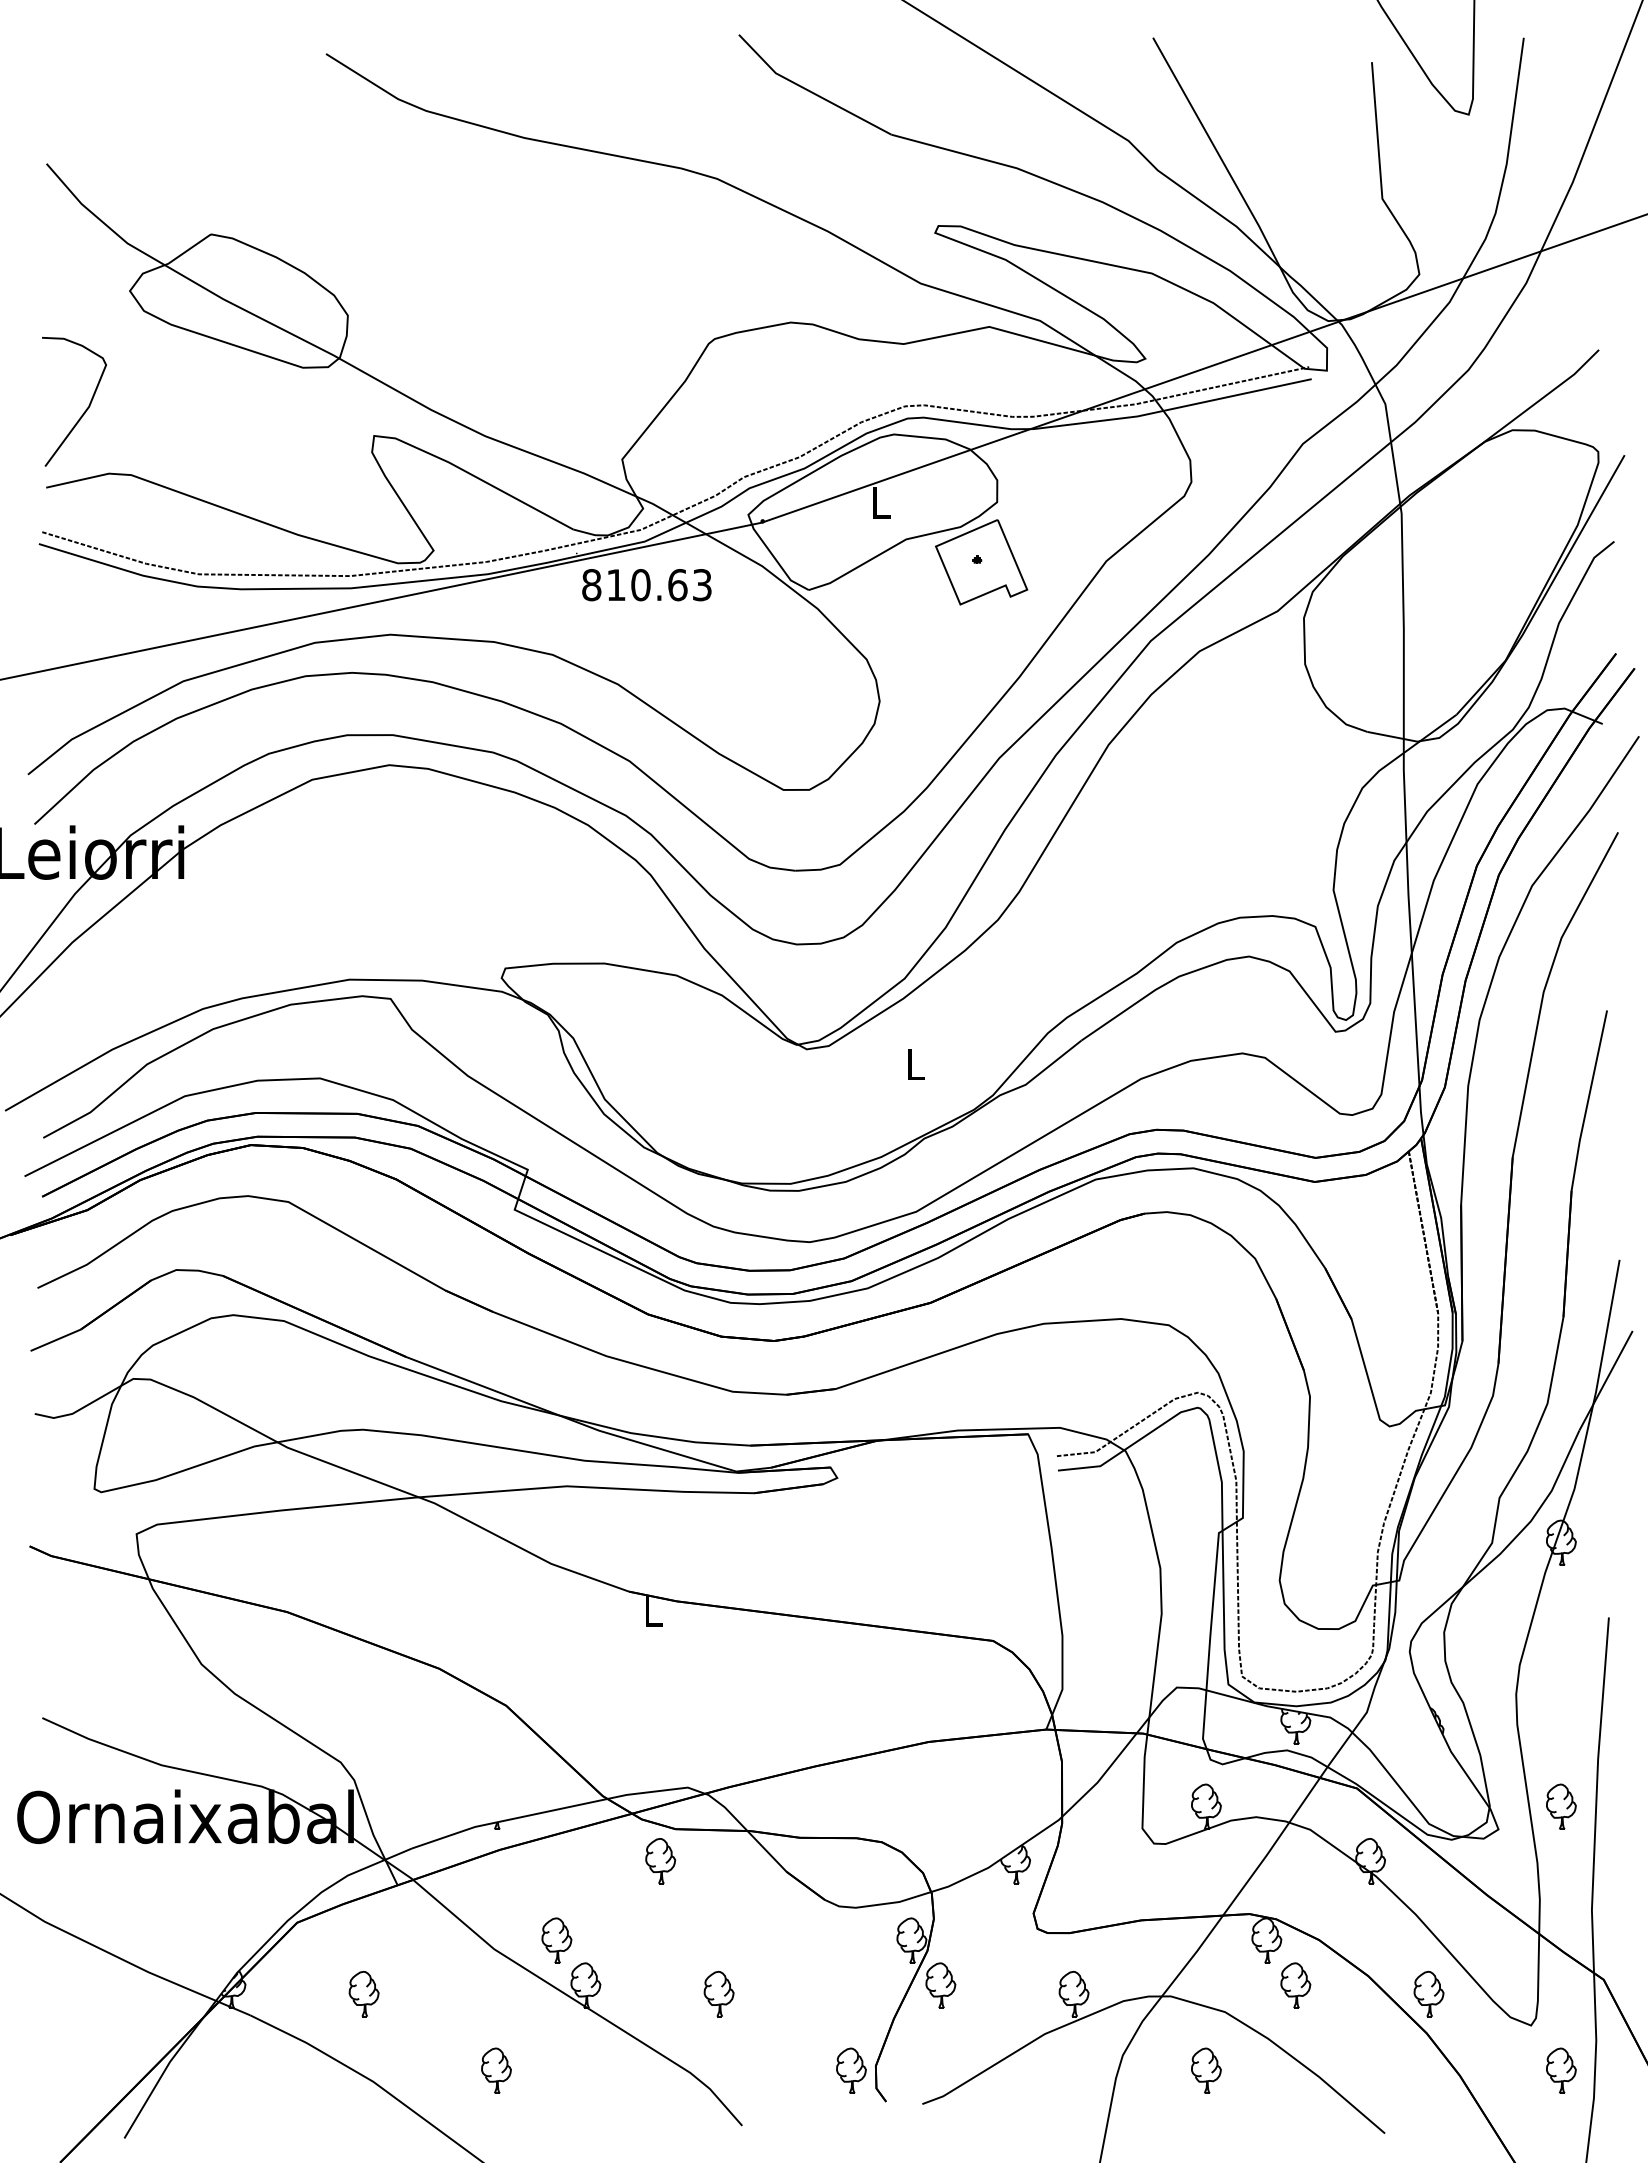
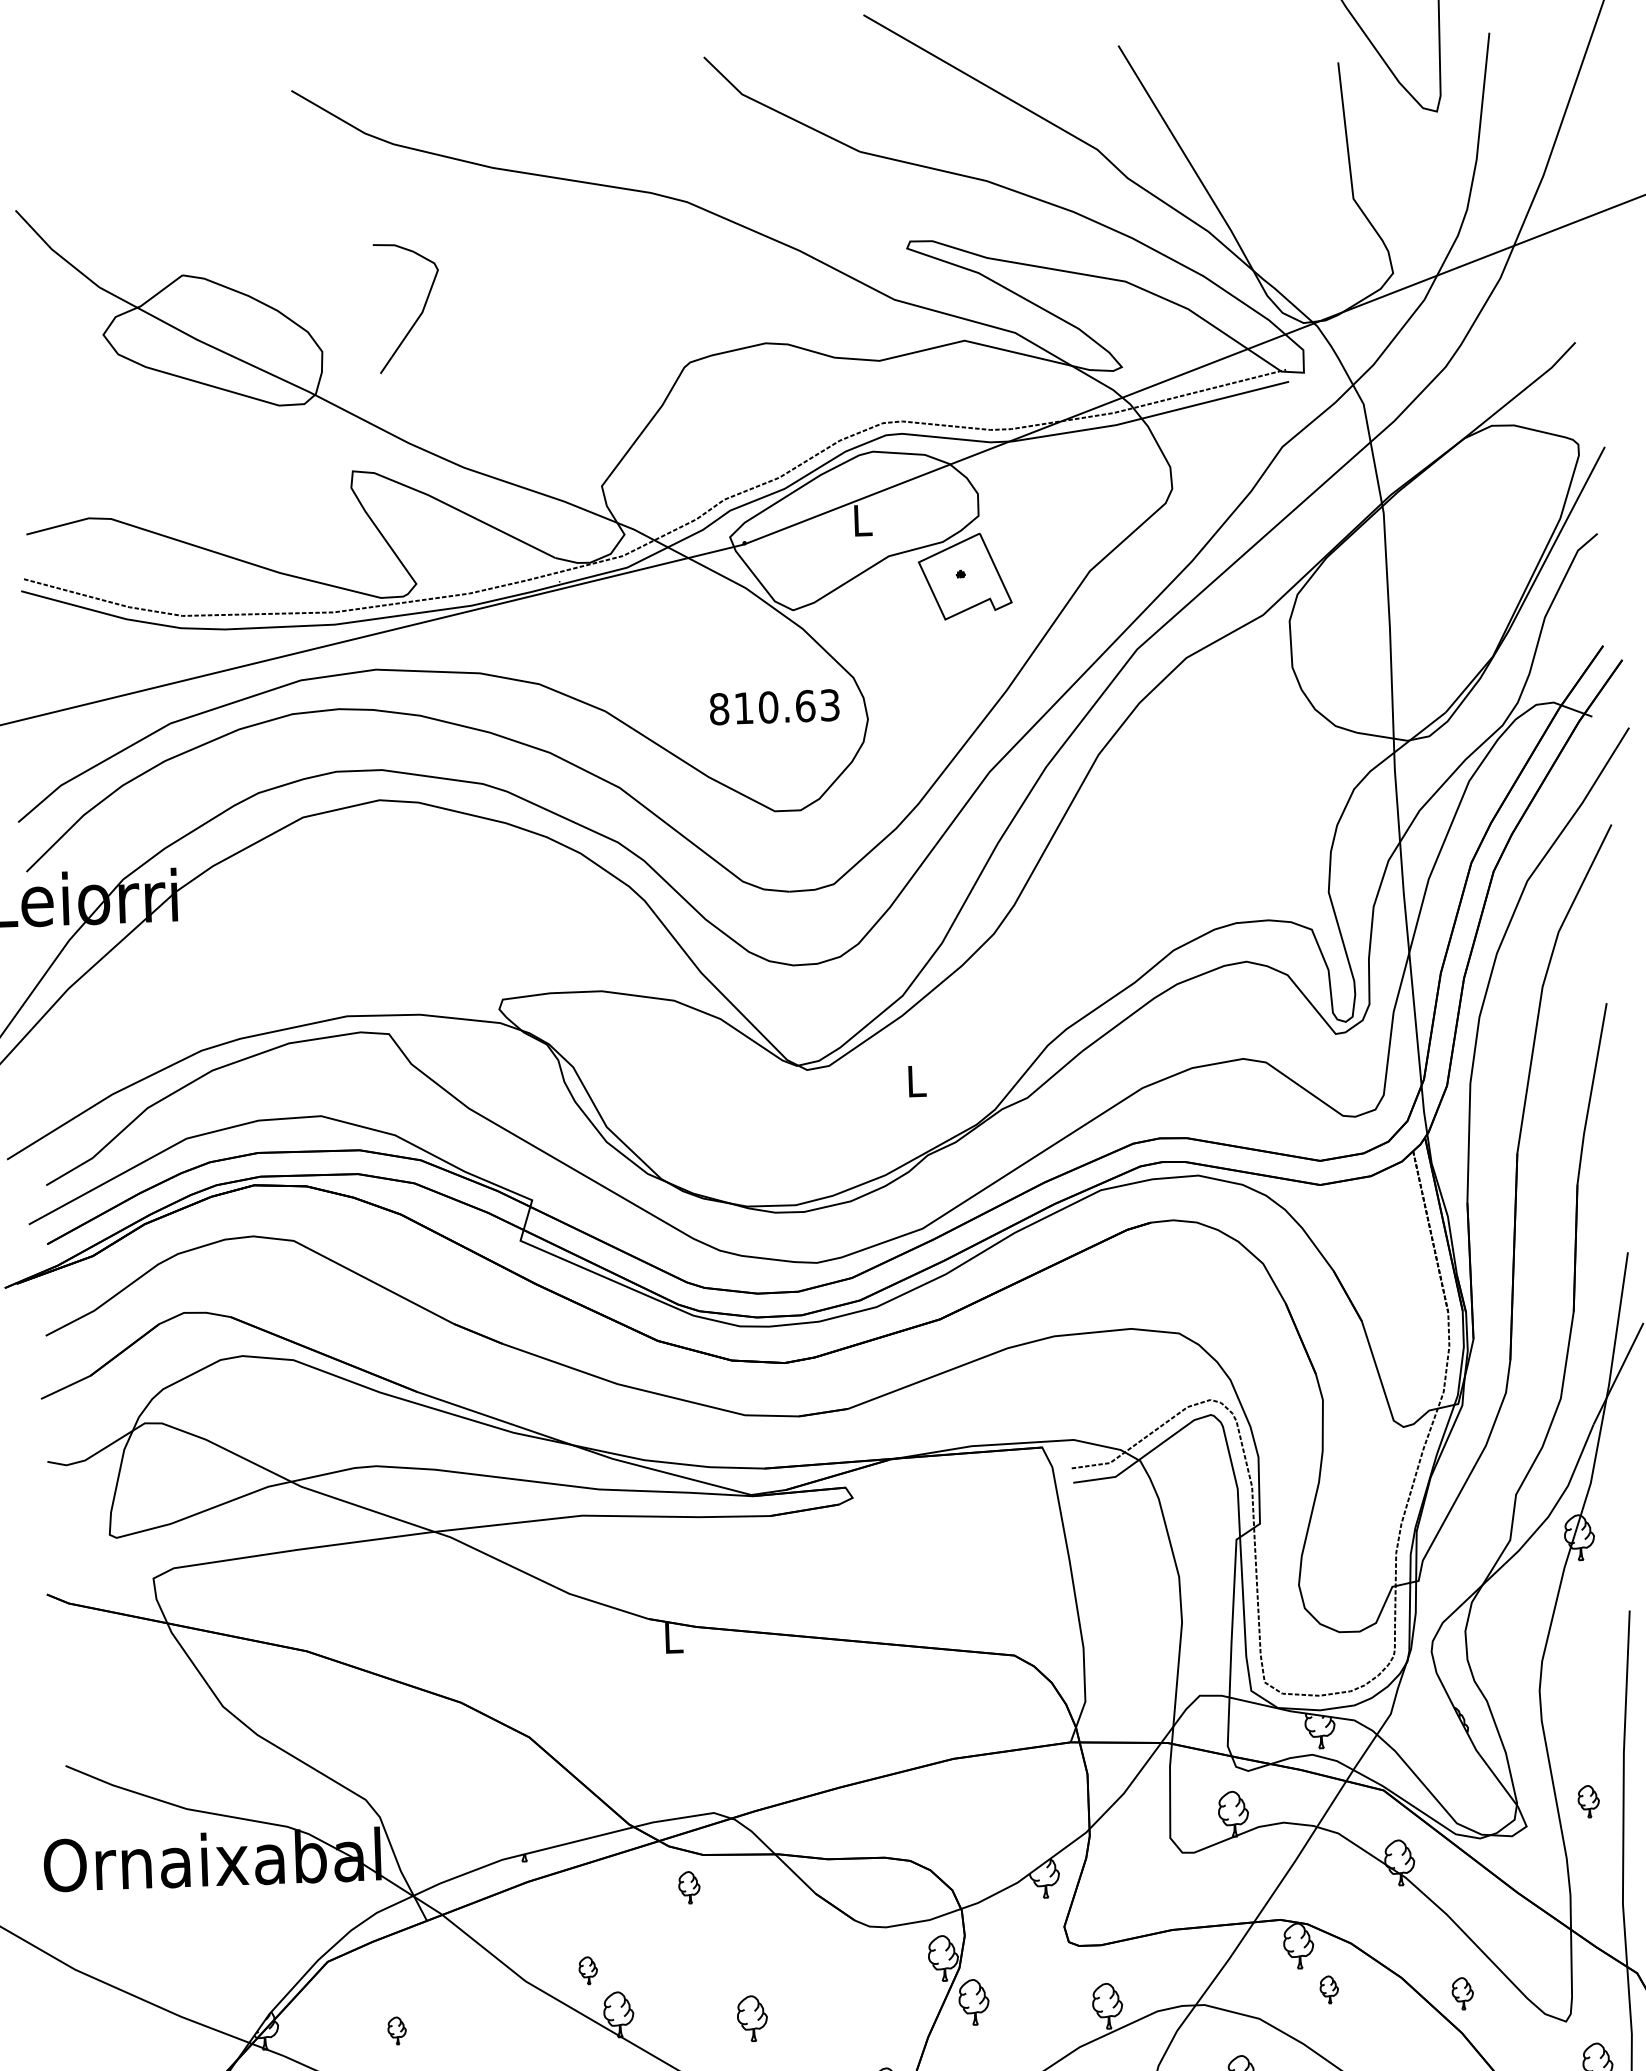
curve: (85, 409) -> (418, 315), moved
text: (646, 585) -> (774, 707), moved
part: (1561, 1806) -> (1588, 1801), size x0.7
part: (660, 1861) -> (689, 1887), size x0.7
part: (556, 1940) -> (587, 1970), size x0.6
part: (1295, 1985) -> (1328, 1989), size x0.6
part: (363, 1993) -> (396, 2030), size x0.6
part: (1428, 1993) -> (1462, 1993), size x0.7

